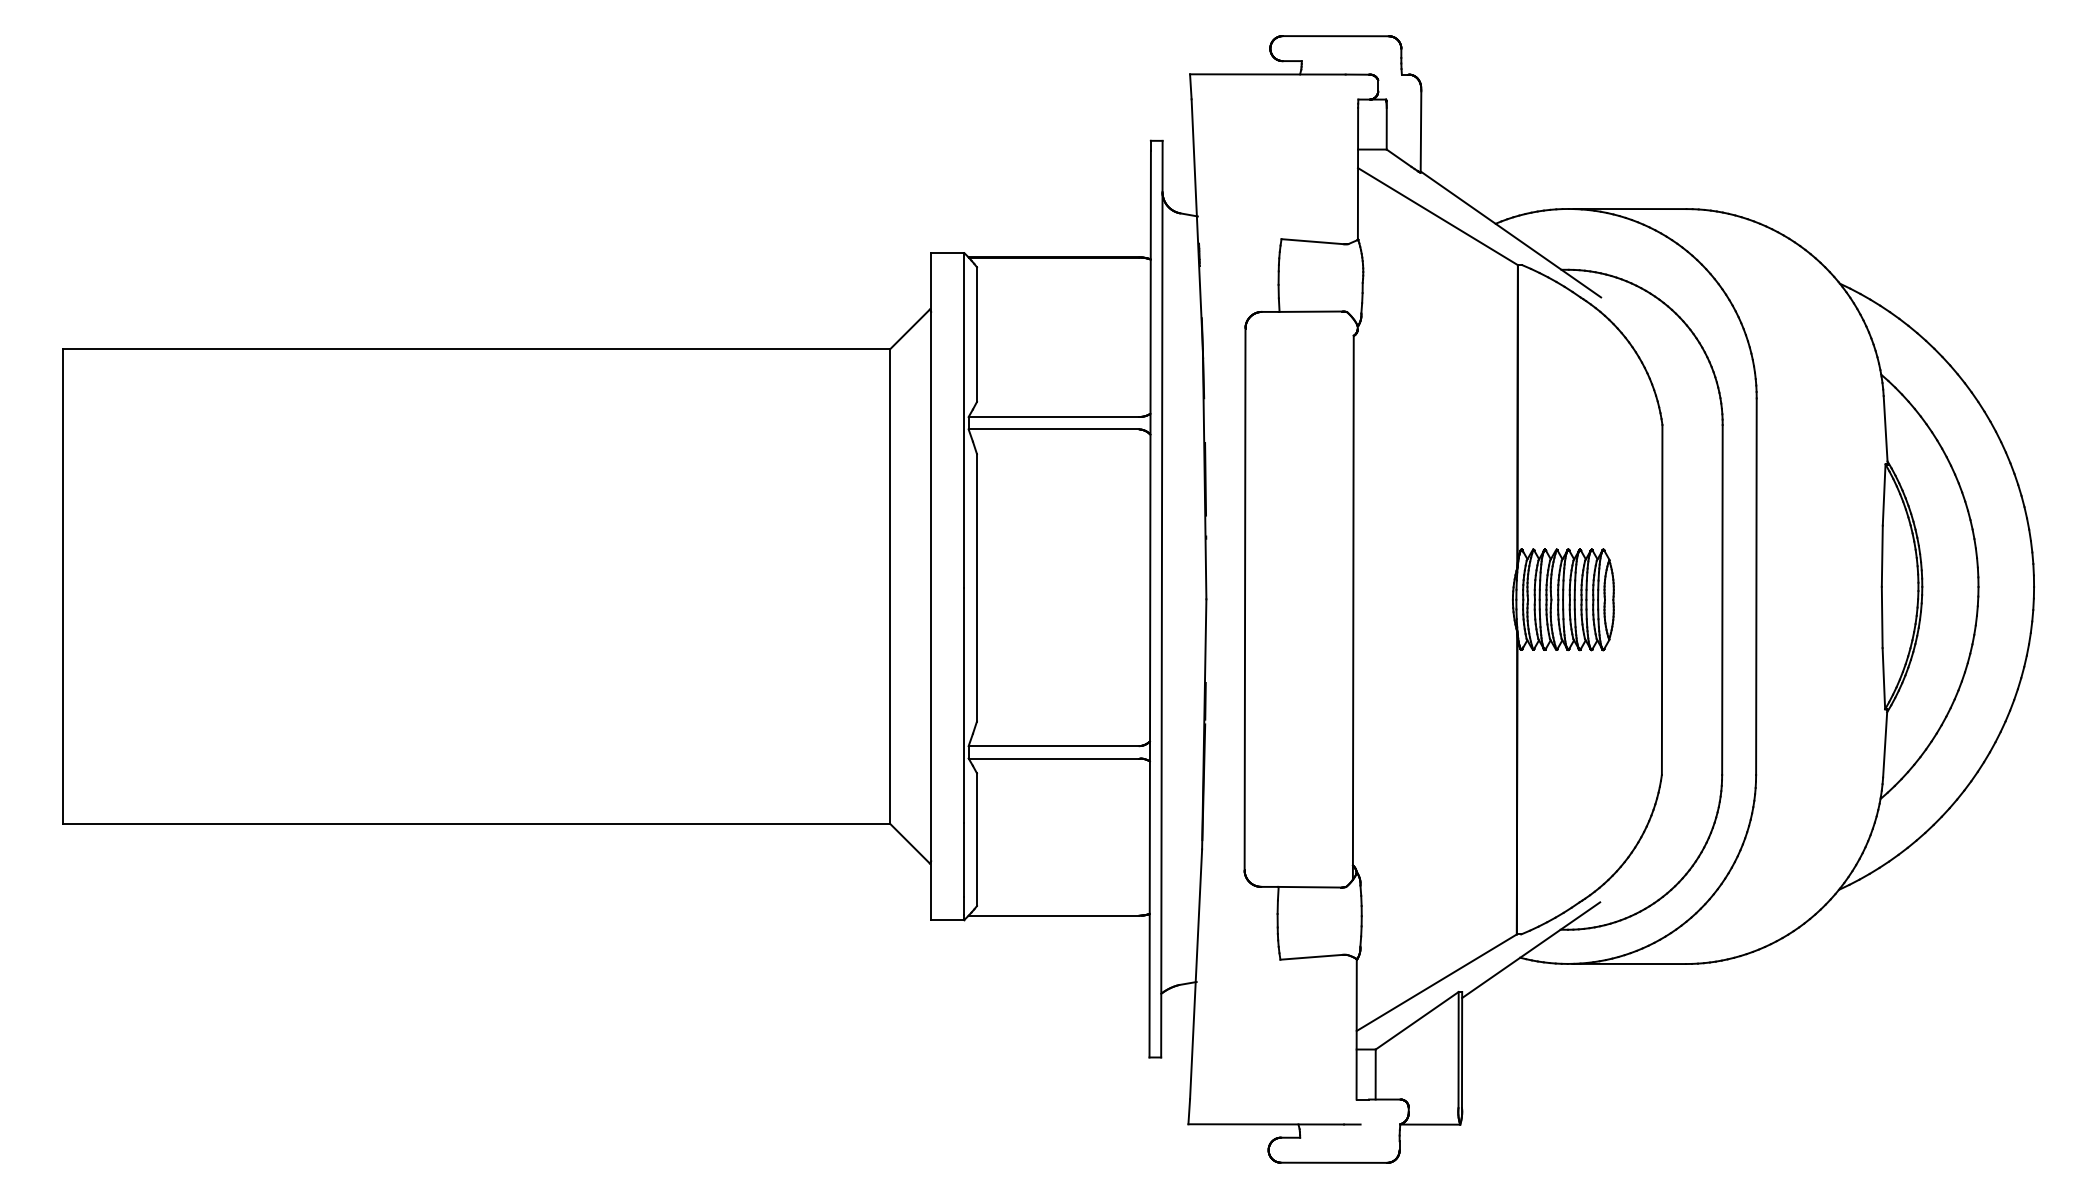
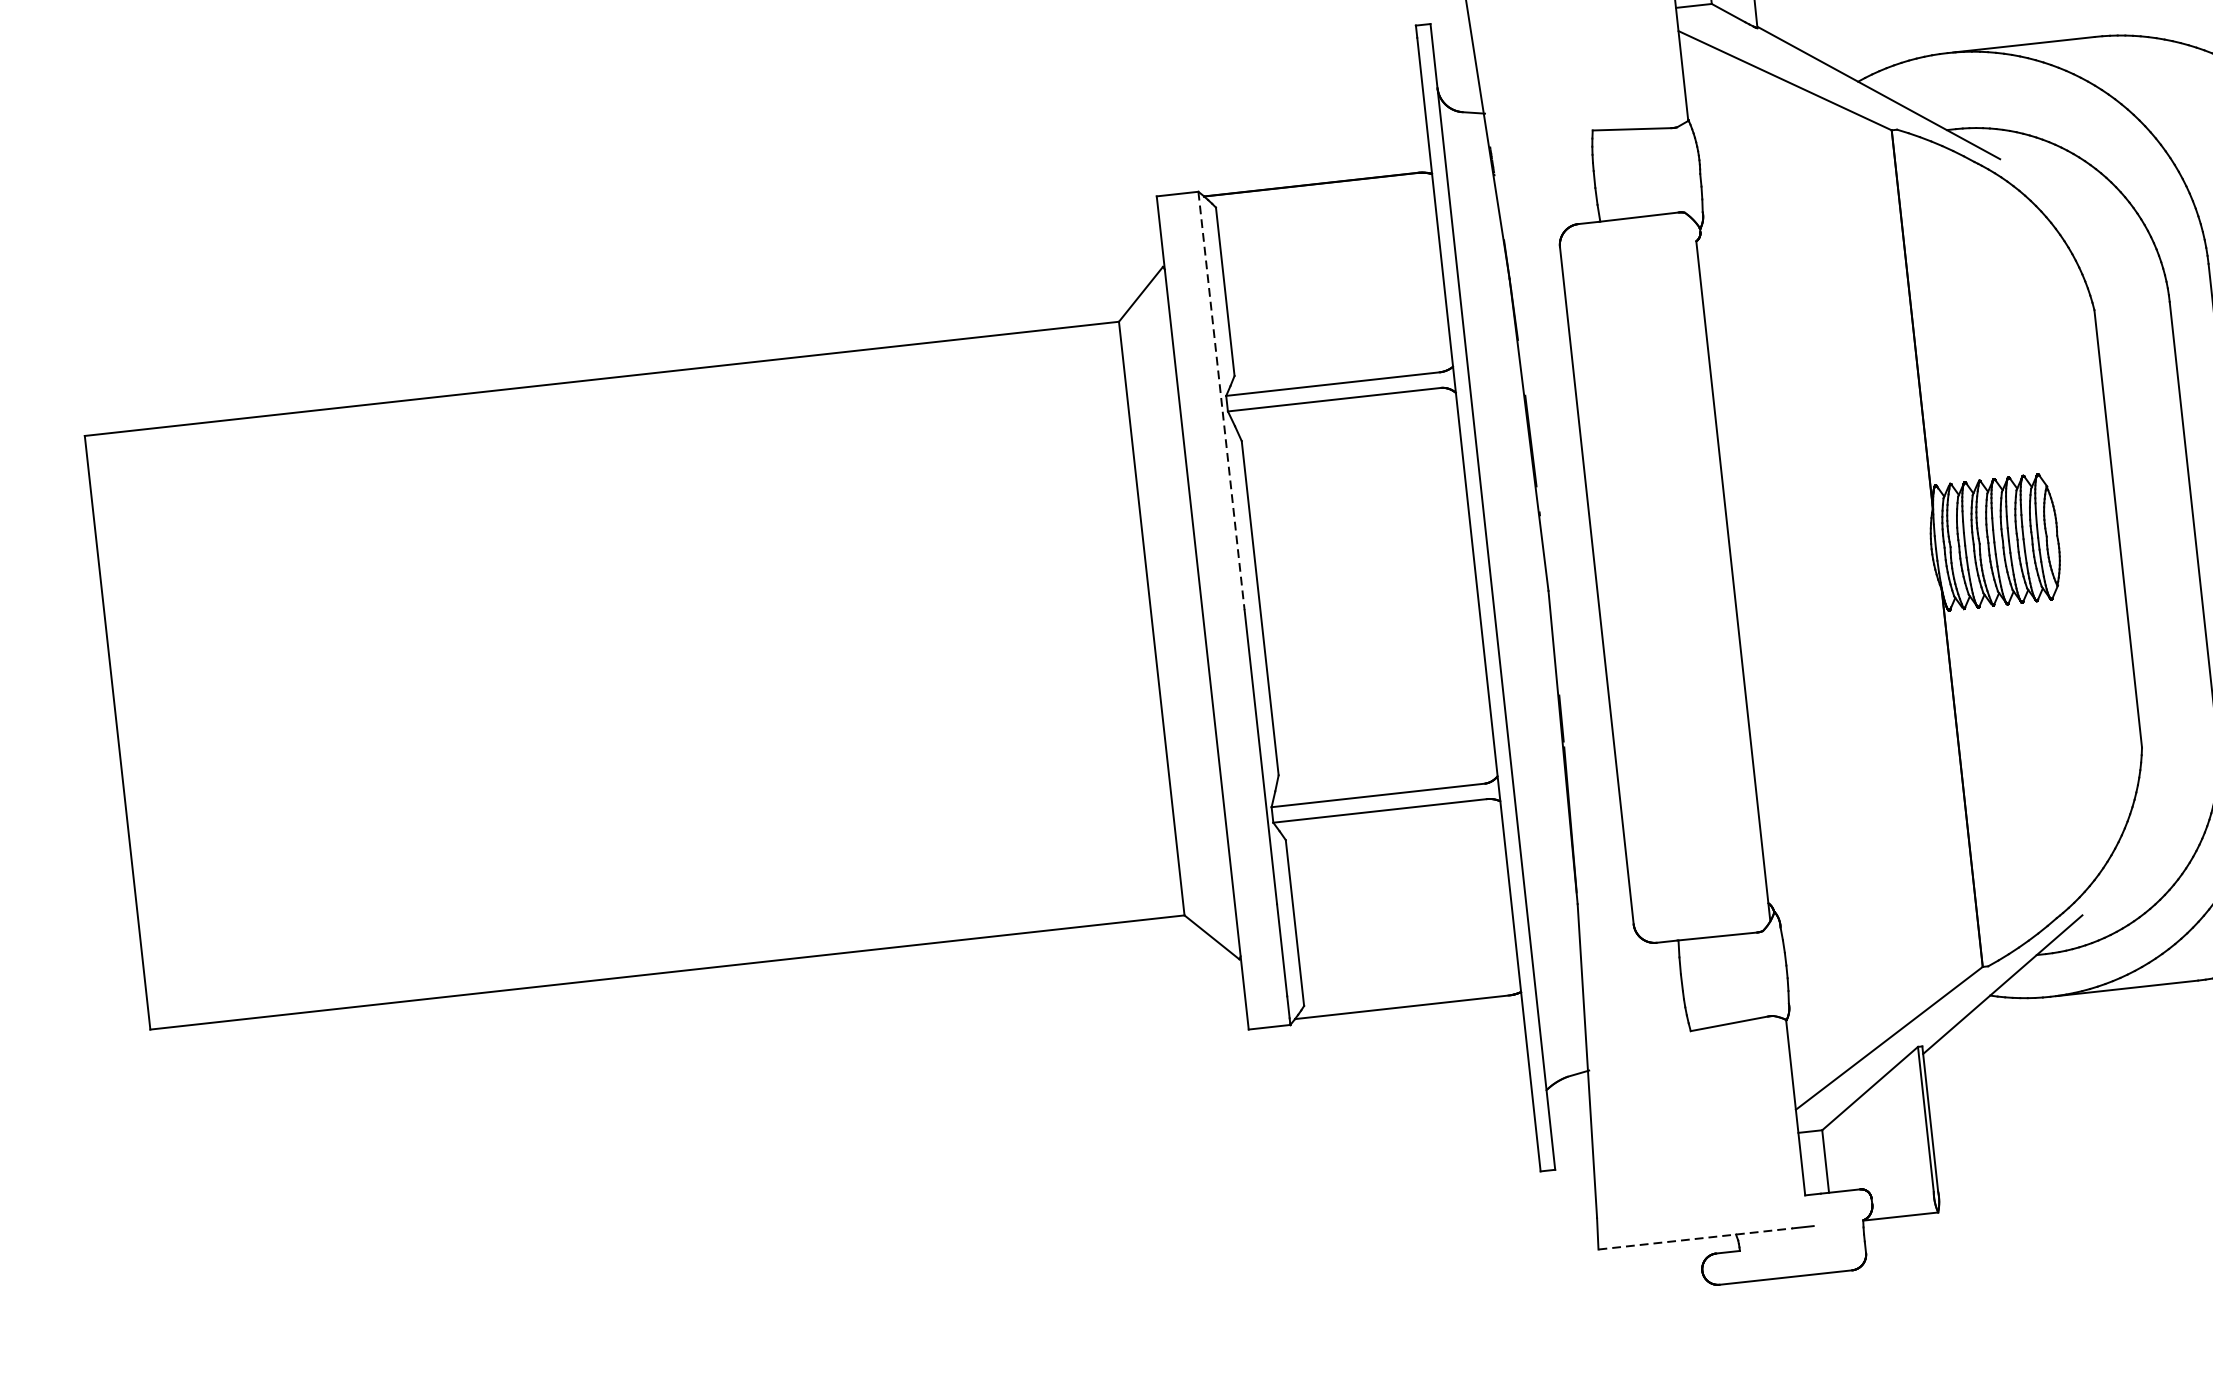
line: (964, 421) -> (1221, 402), solid -> dashed
line: (1266, 1124) -> (1696, 1239), solid -> dashed

